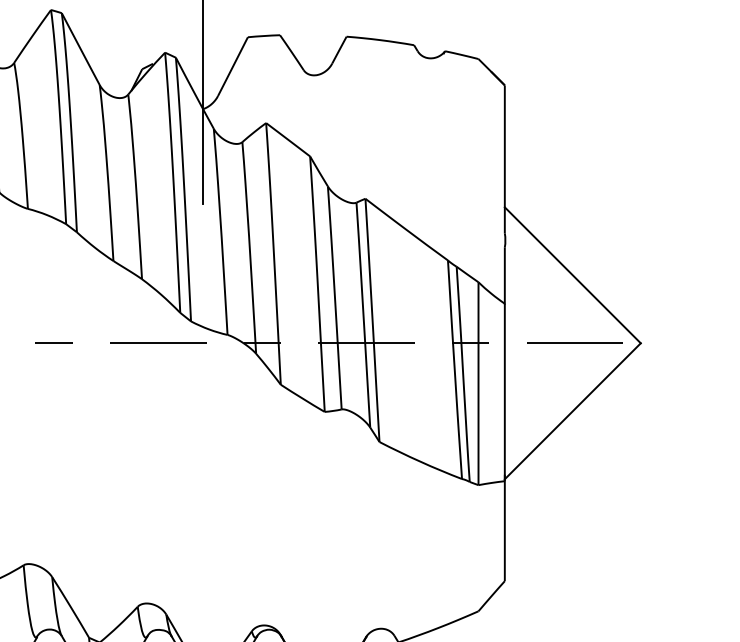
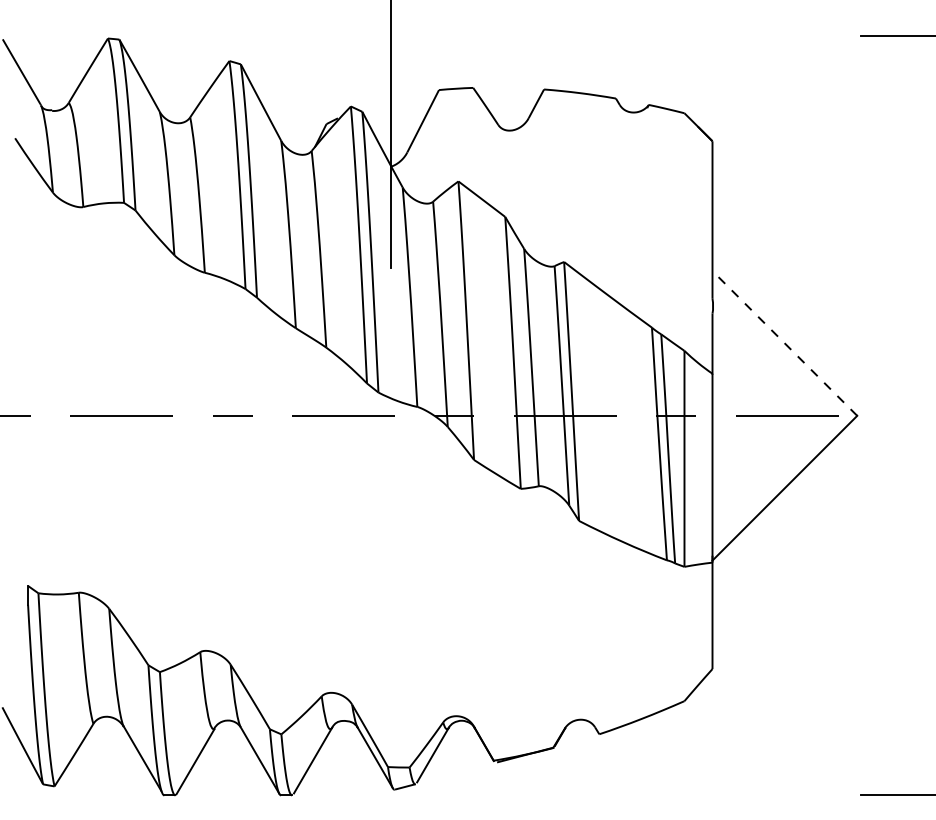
line: (572, 275) -> (784, 343), solid -> dashed

